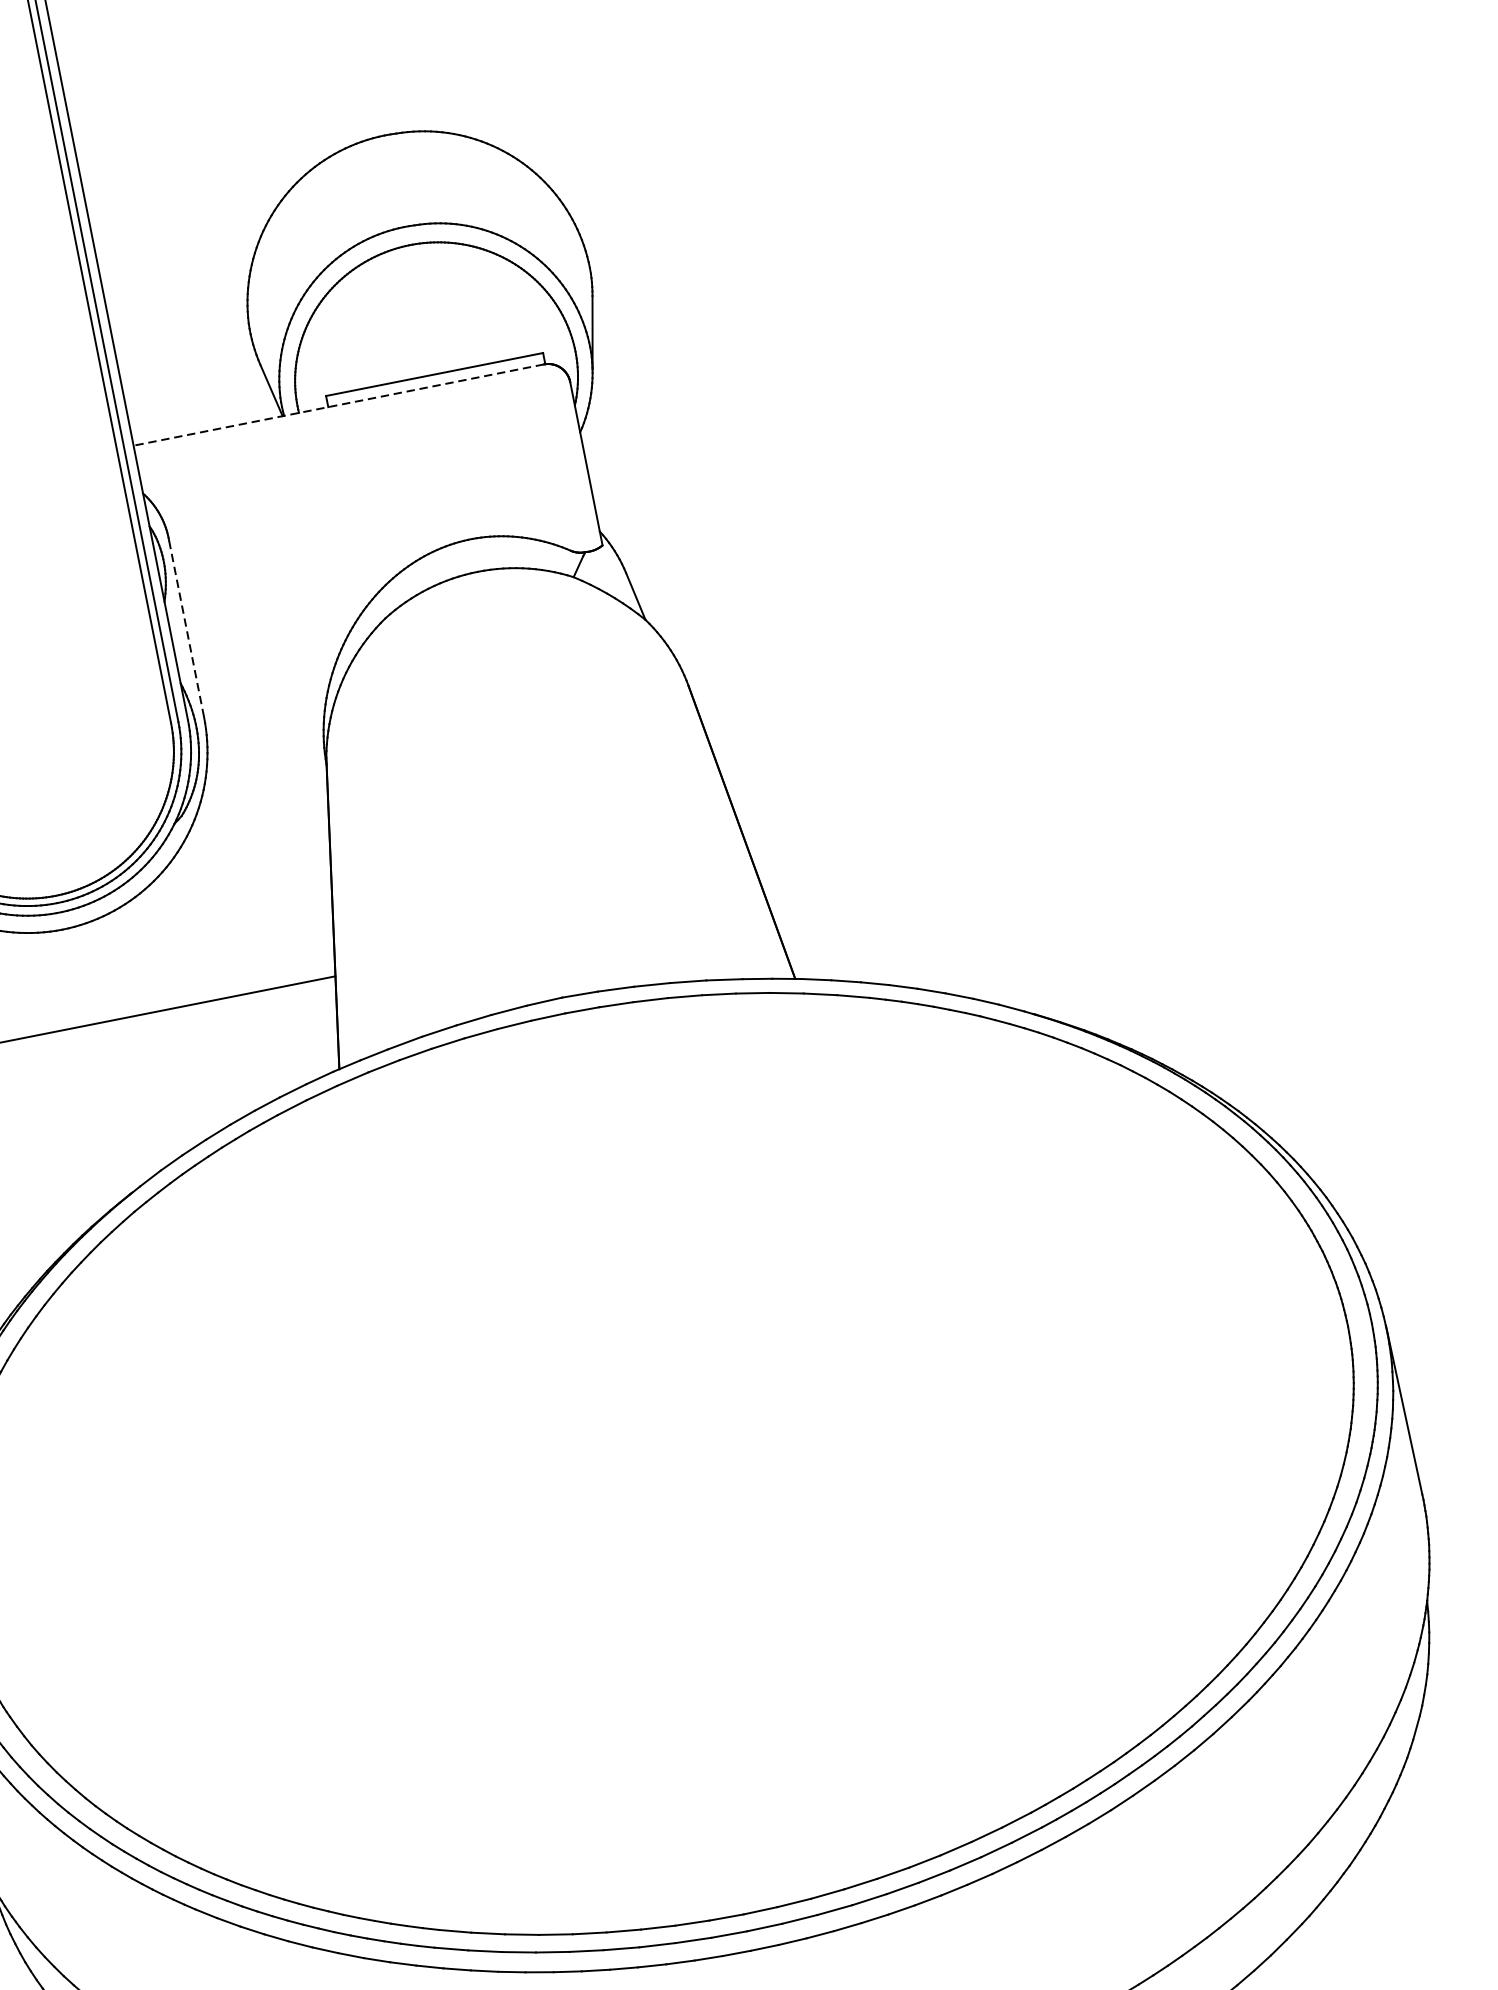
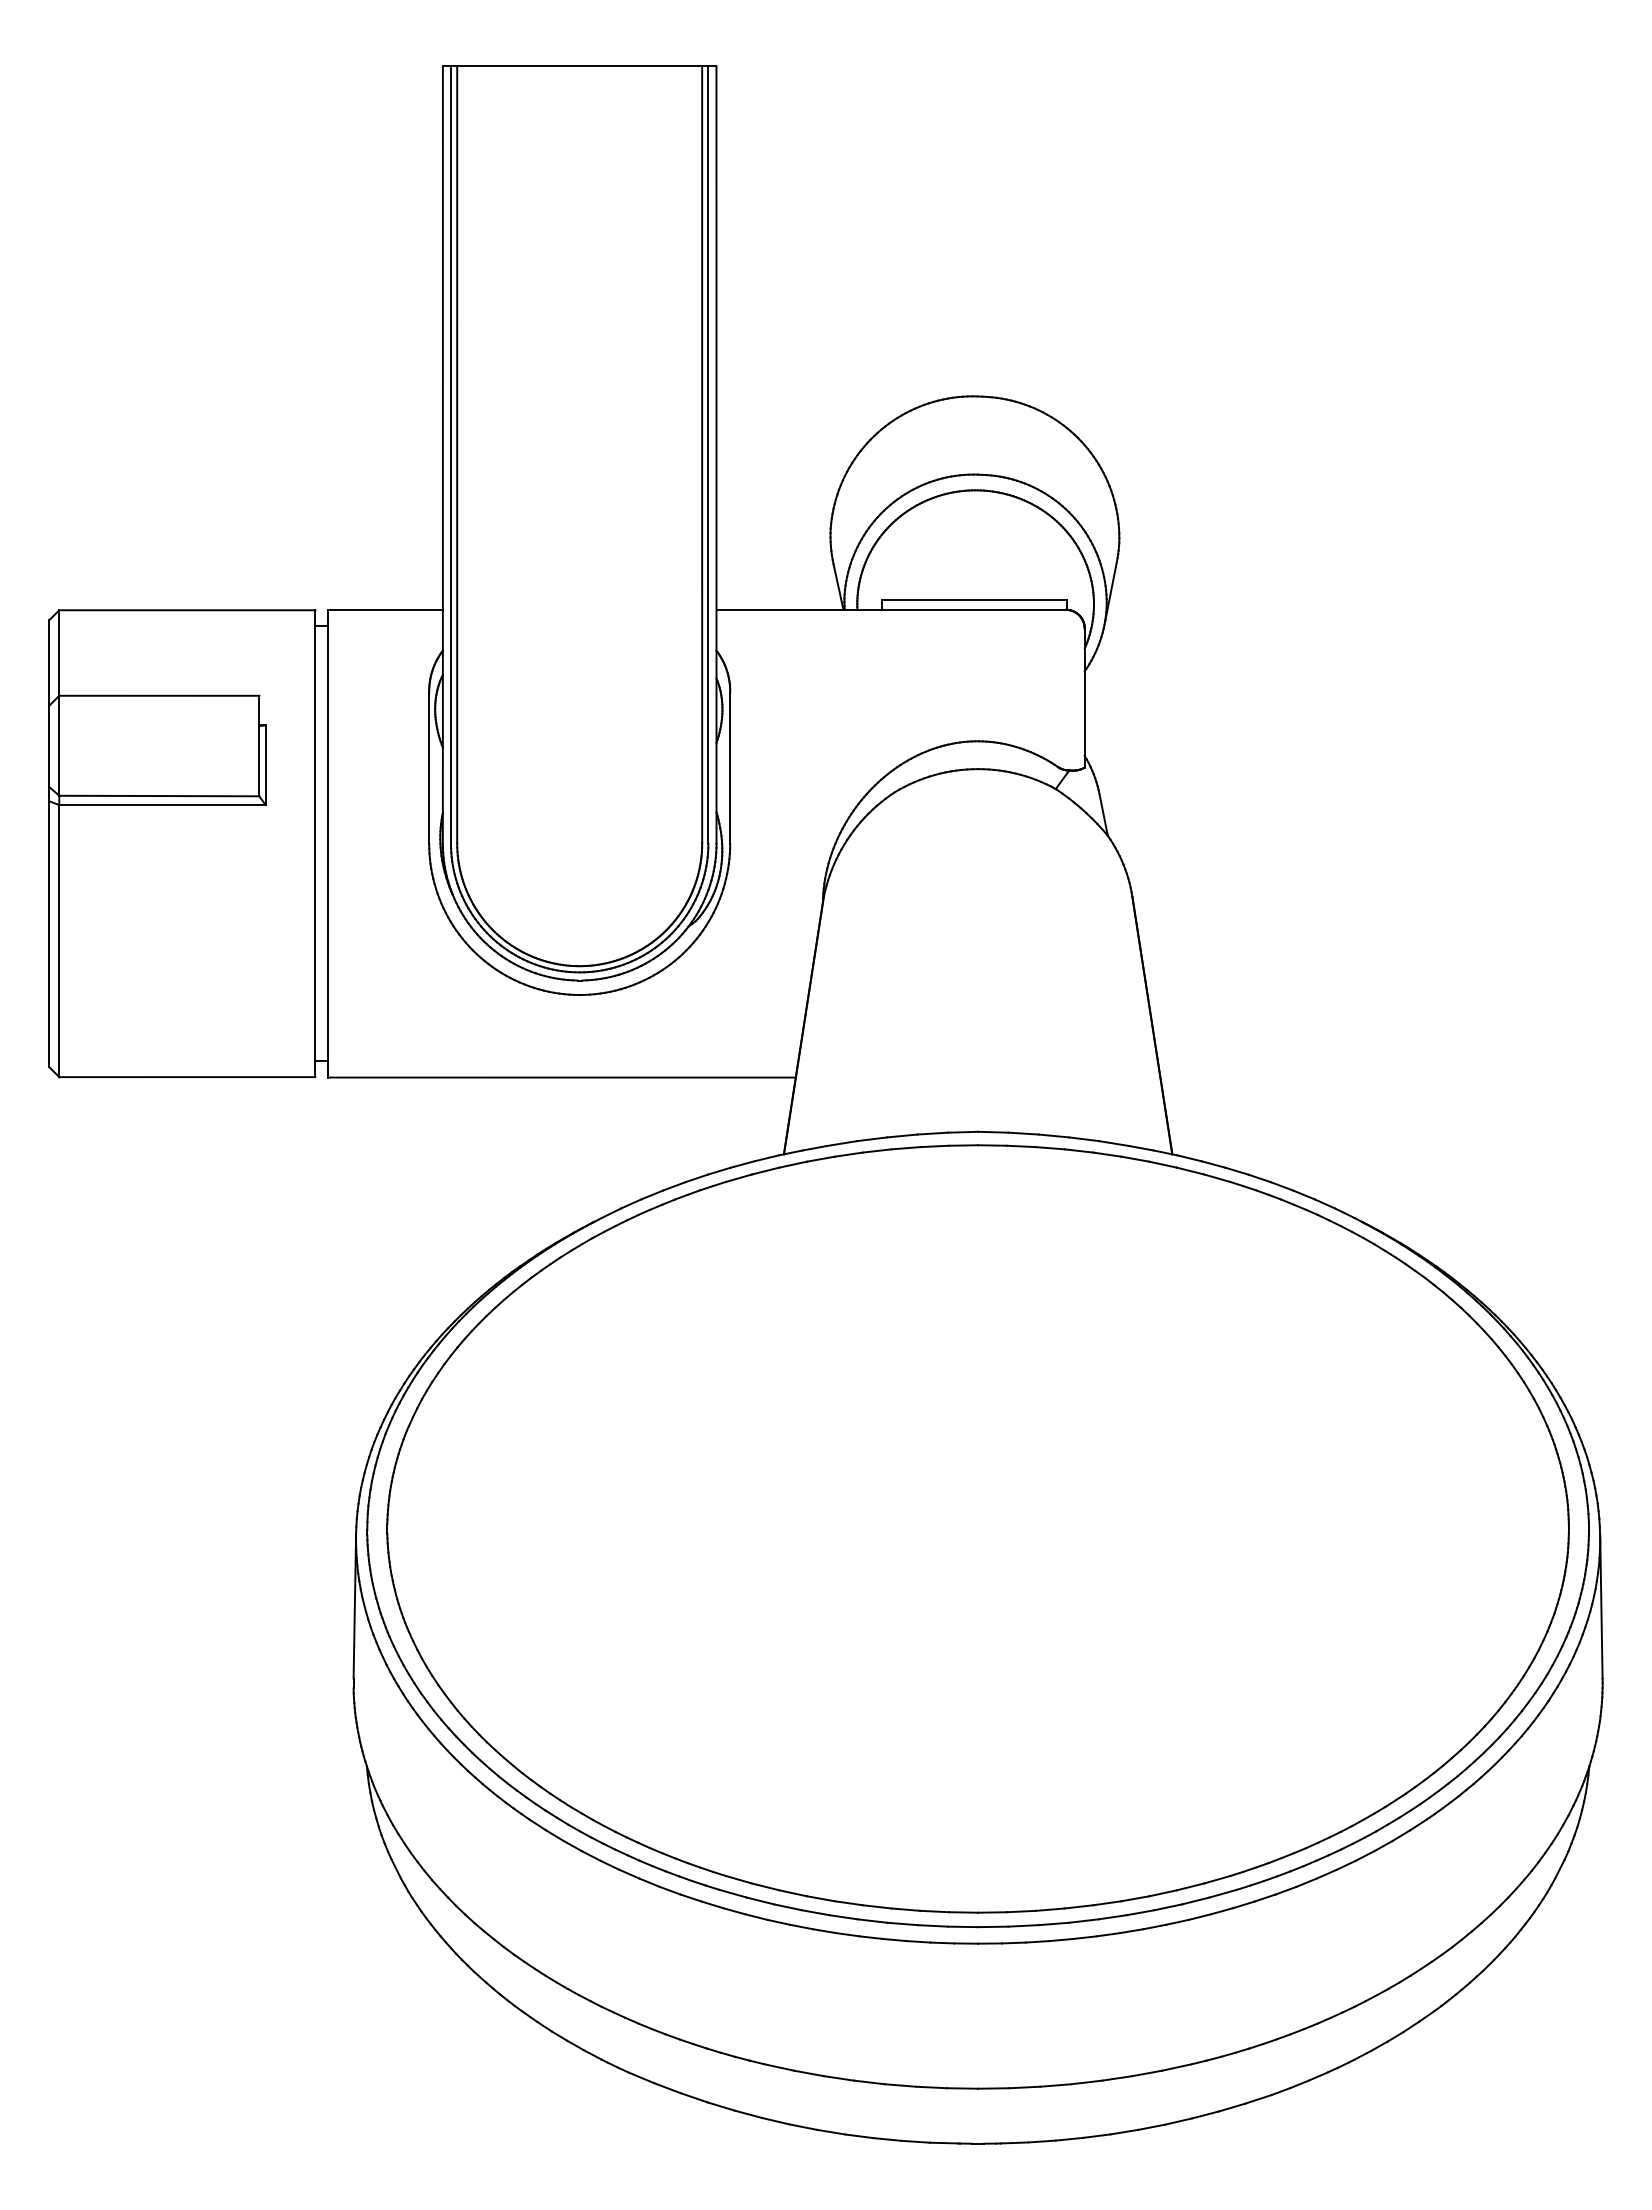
line: (338, 404) -> (891, 609), dashed -> solid
line: (186, 628) -> (730, 768), dashed -> solid

